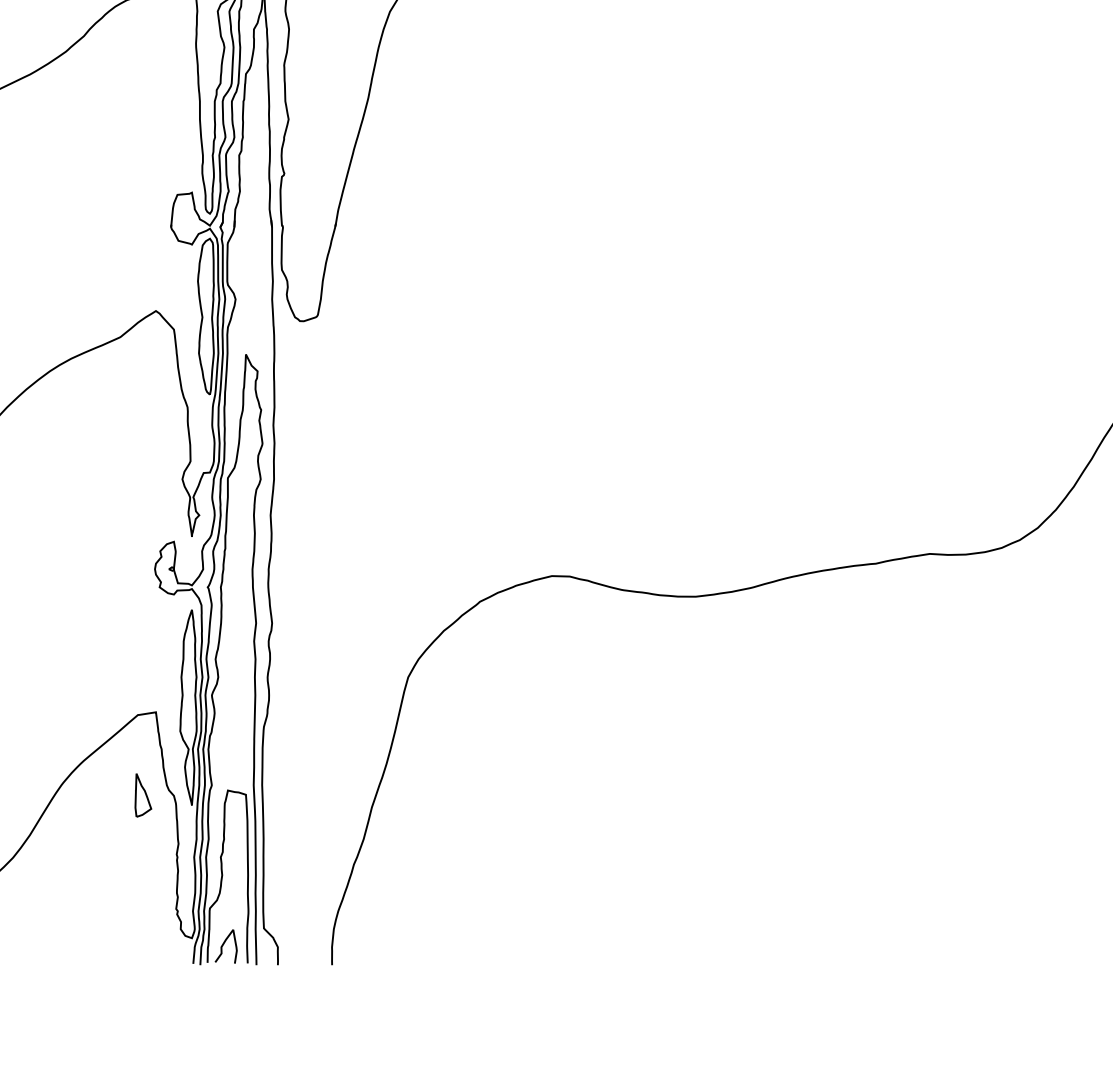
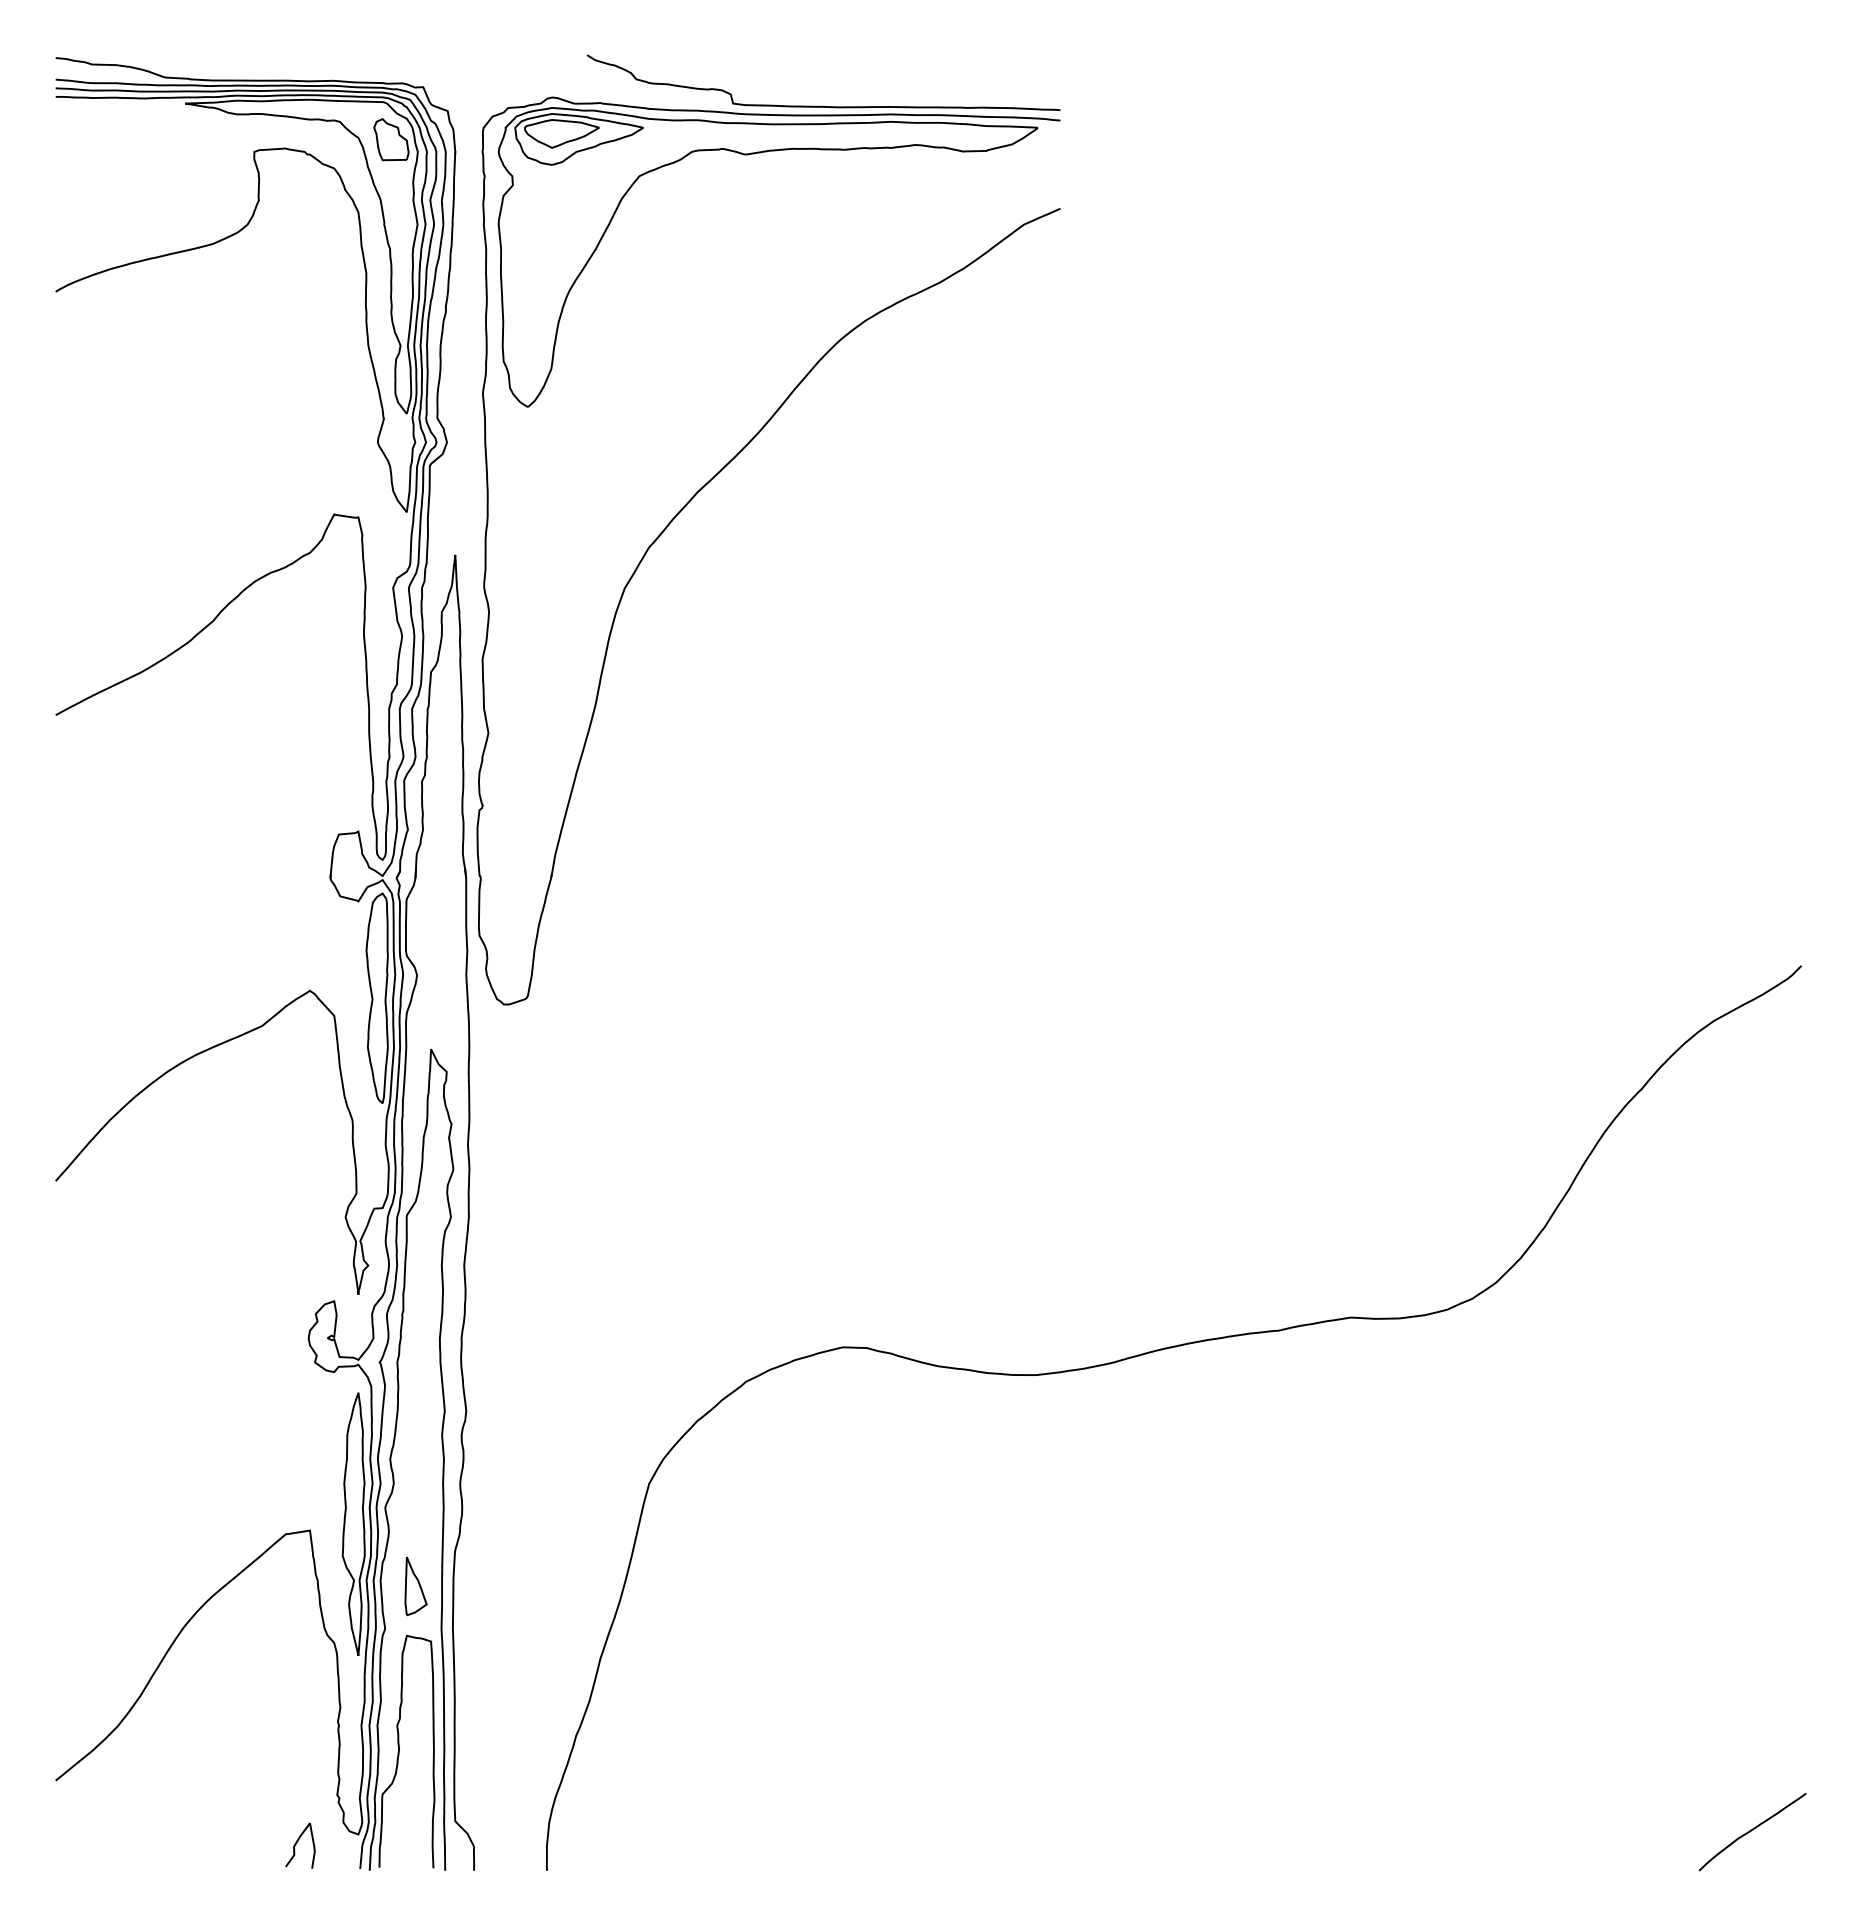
part: (142, 795) -> (415, 1586), moved
curve: (223, 944) -> (297, 1843), moved

